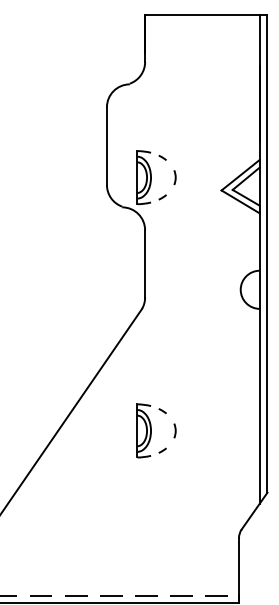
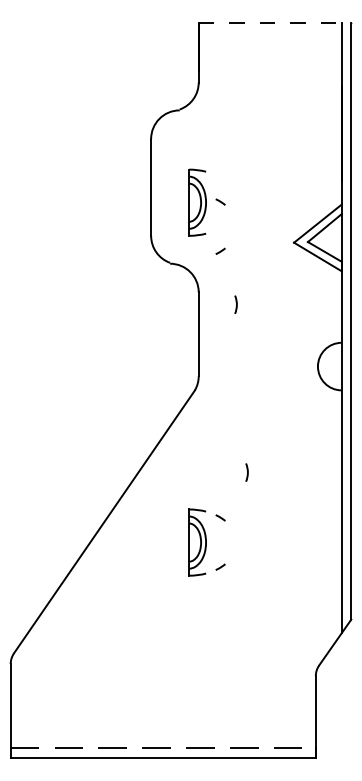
line: (206, 14) -> (275, 23), solid -> dashed
part: (144, 177) -> (197, 202), moved
line: (175, 177) -> (236, 304), moved
line: (175, 430) -> (247, 472), moved

